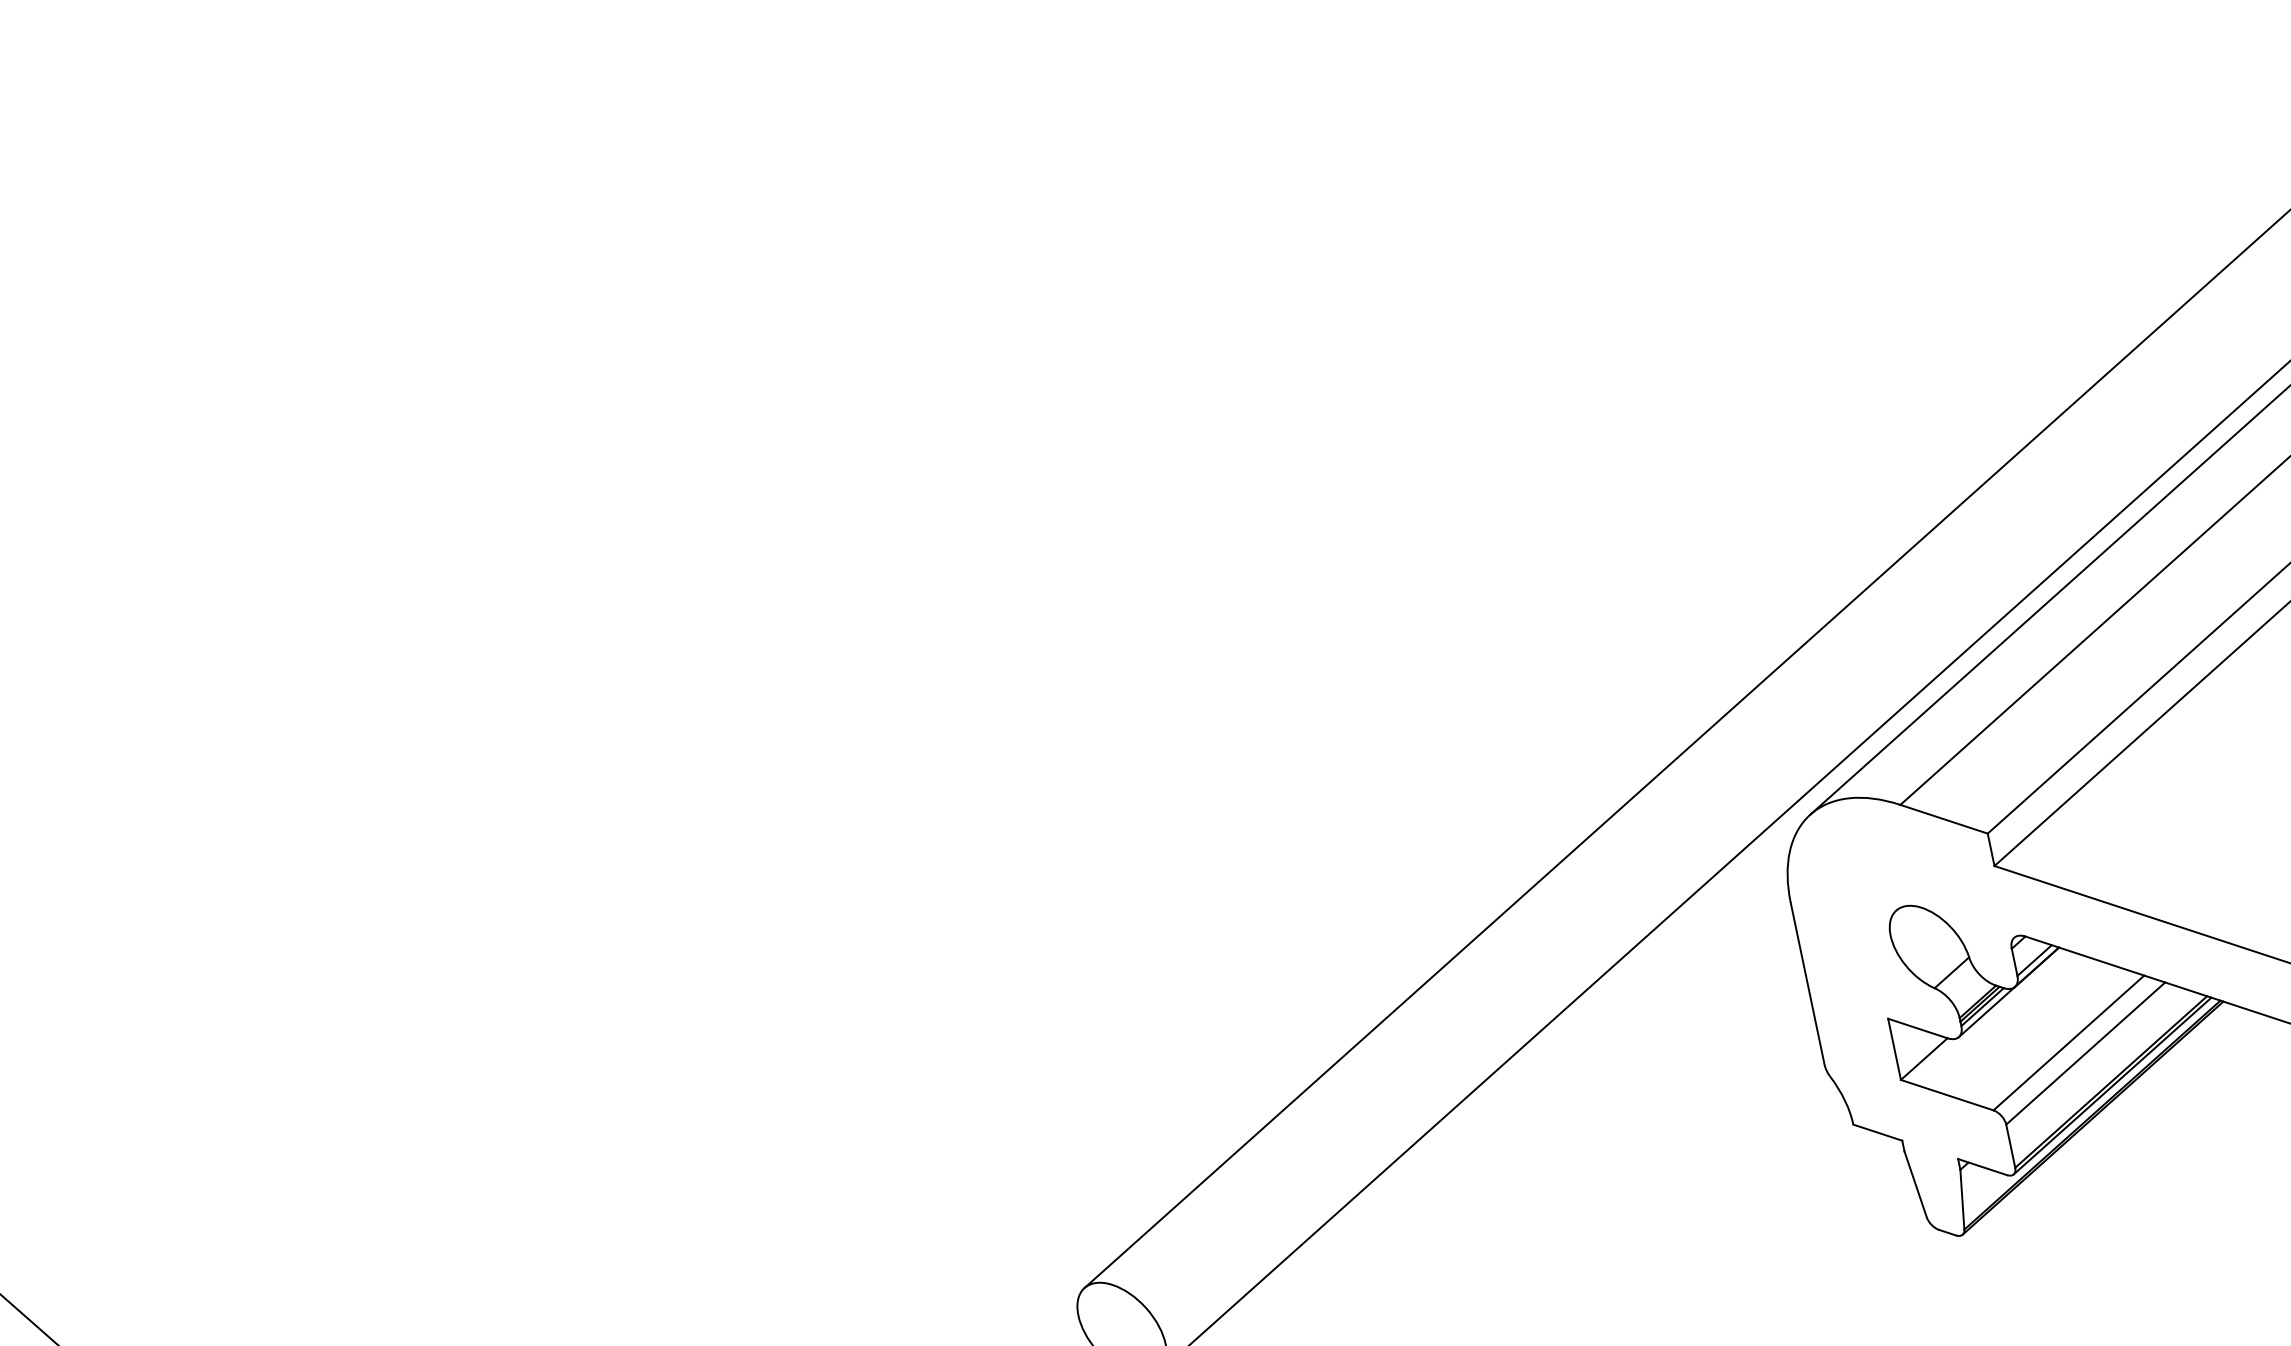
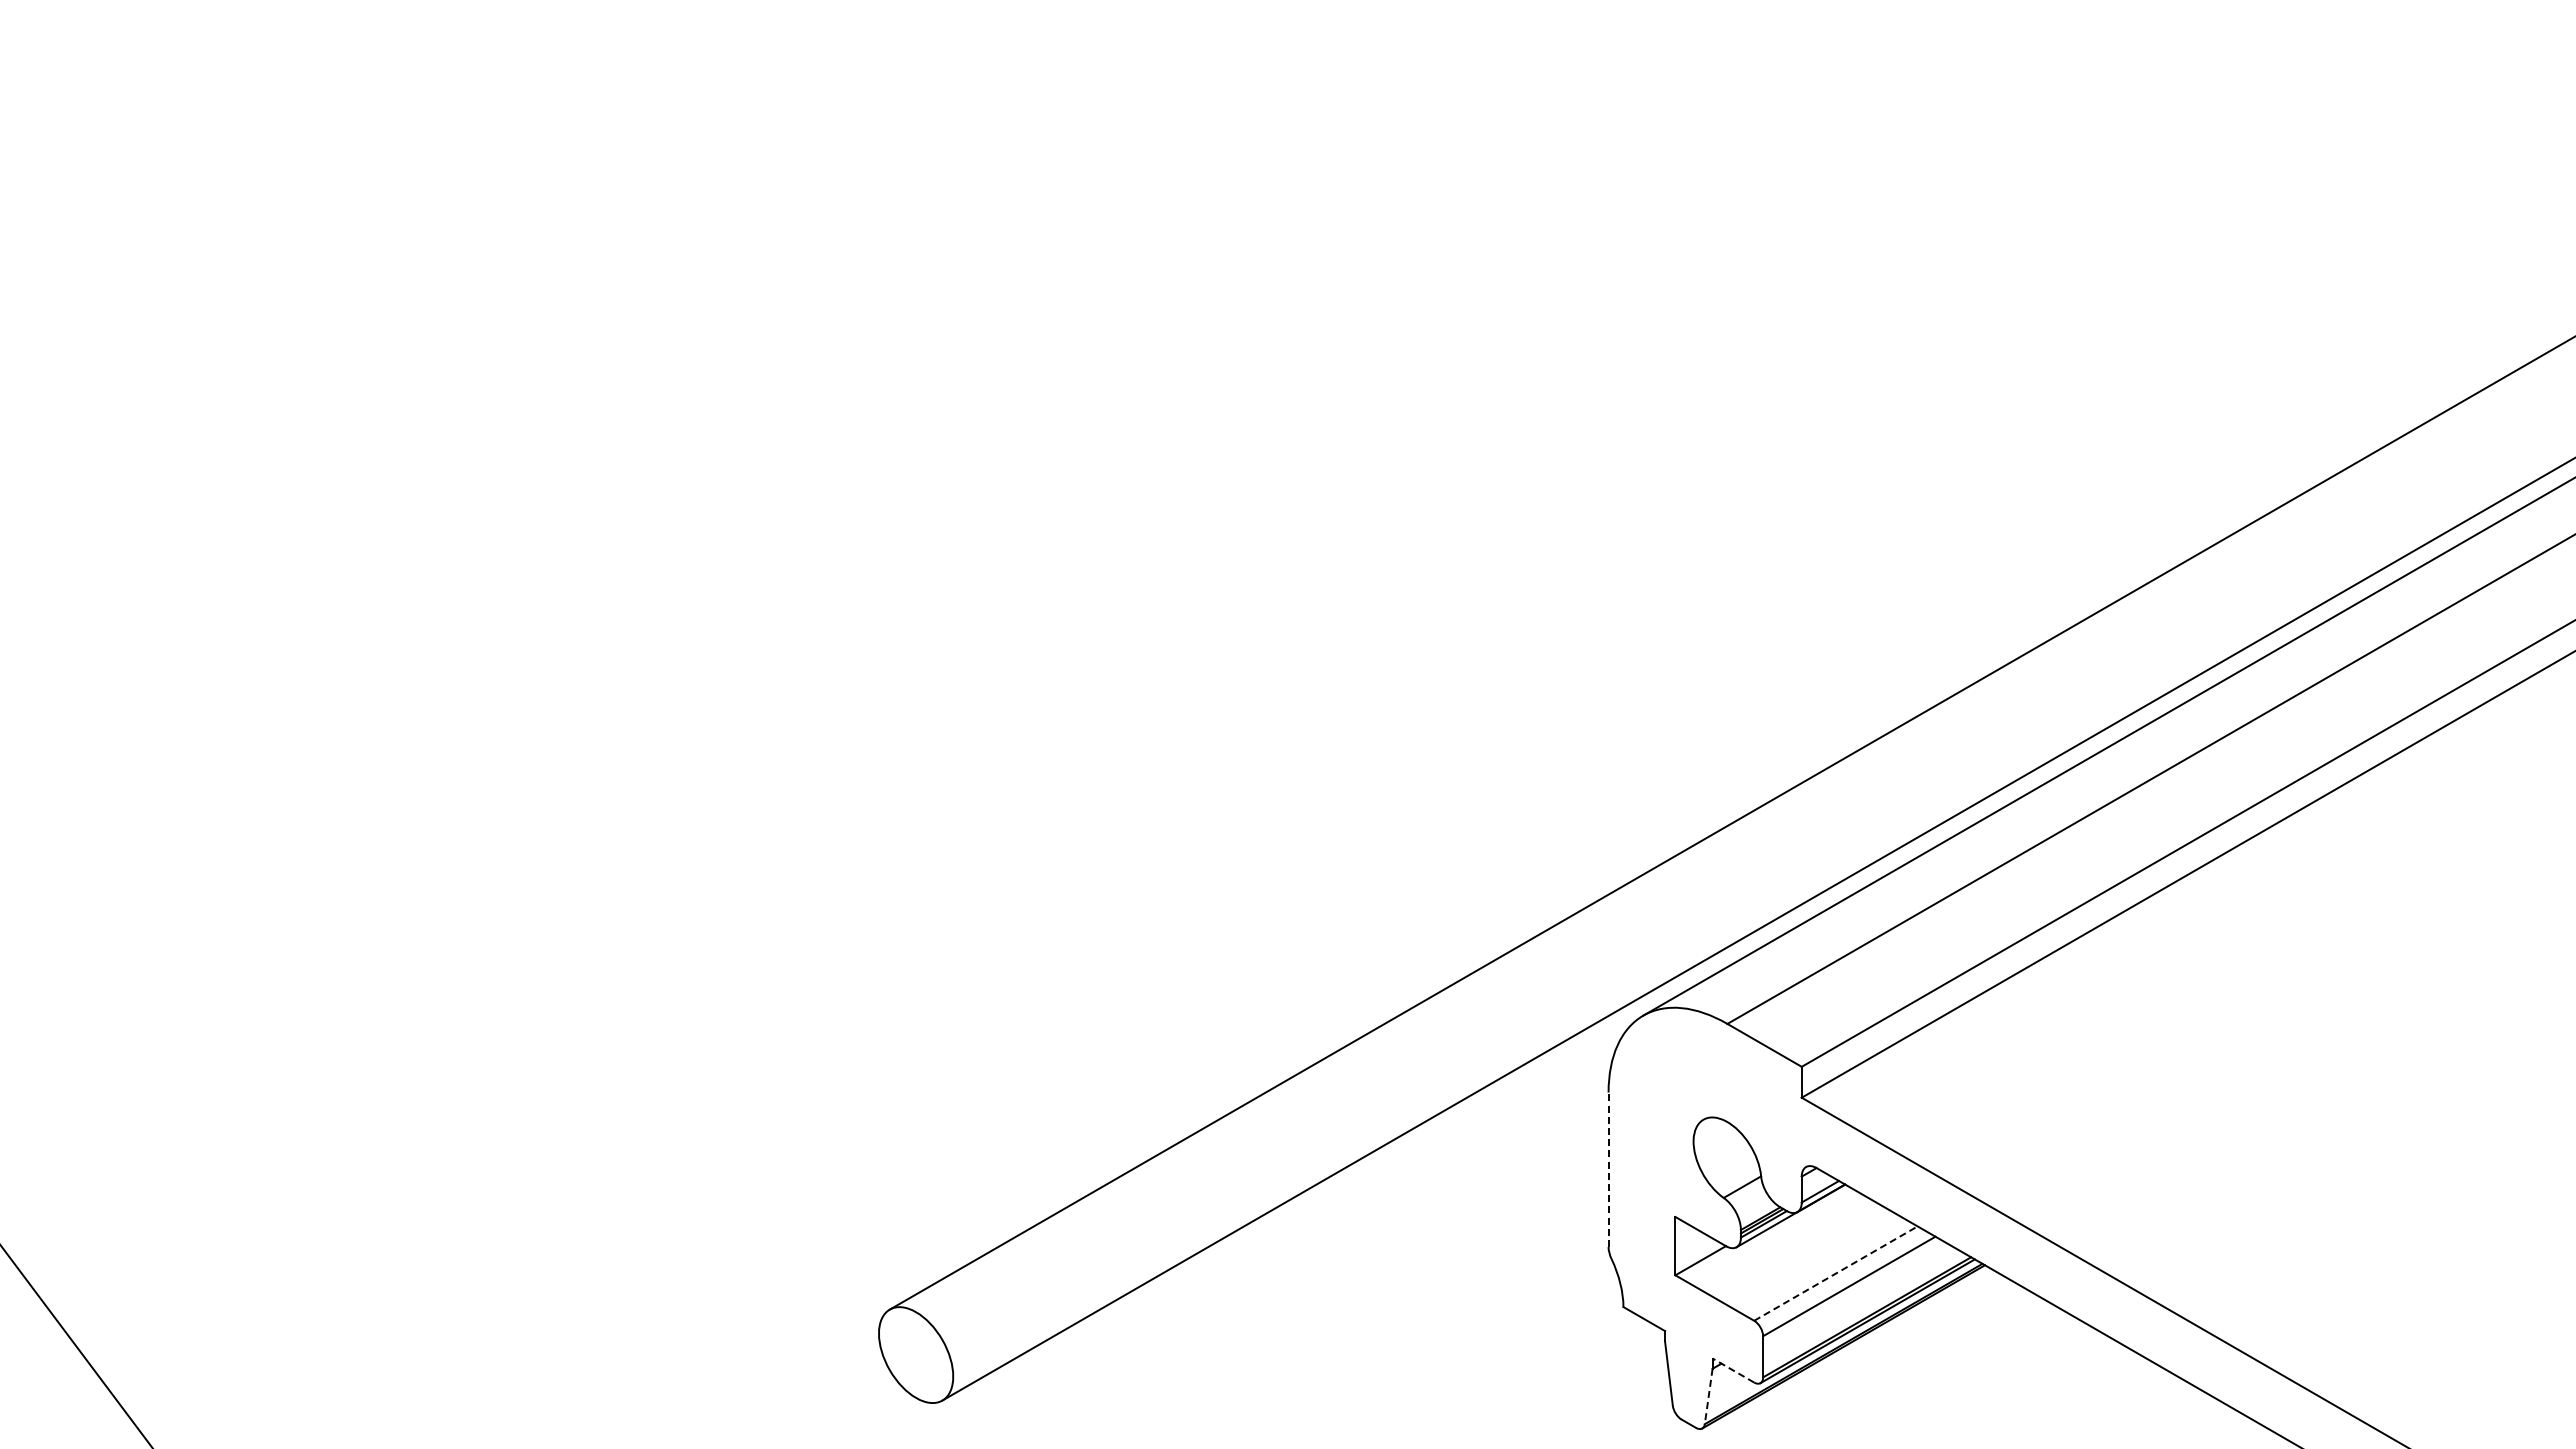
line: (1807, 983) -> (1608, 1169), solid -> dashed
line: (2069, 1042) -> (1836, 1273), solid -> dashed
line: (1981, 1167) -> (1732, 1370), solid -> dashed
line: (1962, 1199) -> (1708, 1396), solid -> dashed

